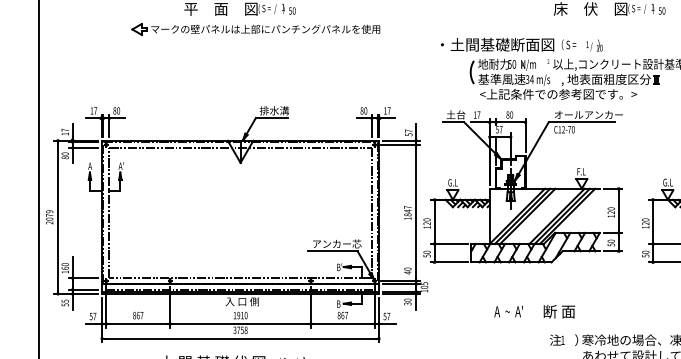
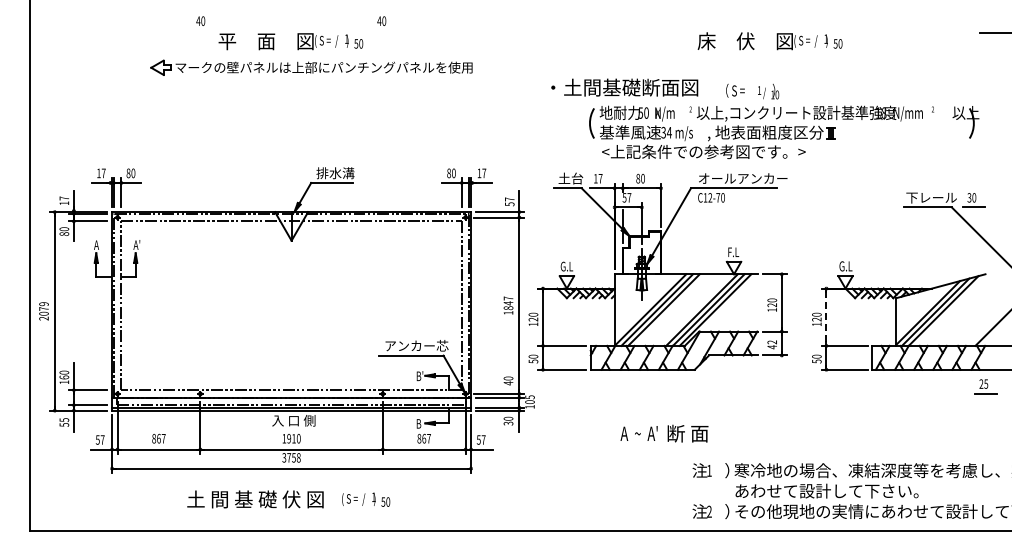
text: (582, 45) -> (752, 91), moved
line: (653, 222) -> (826, 317), solid -> dashed
text: (611, 242) -> (772, 344), 50 -> 42
text: (559, 311) -> (687, 433), moved

